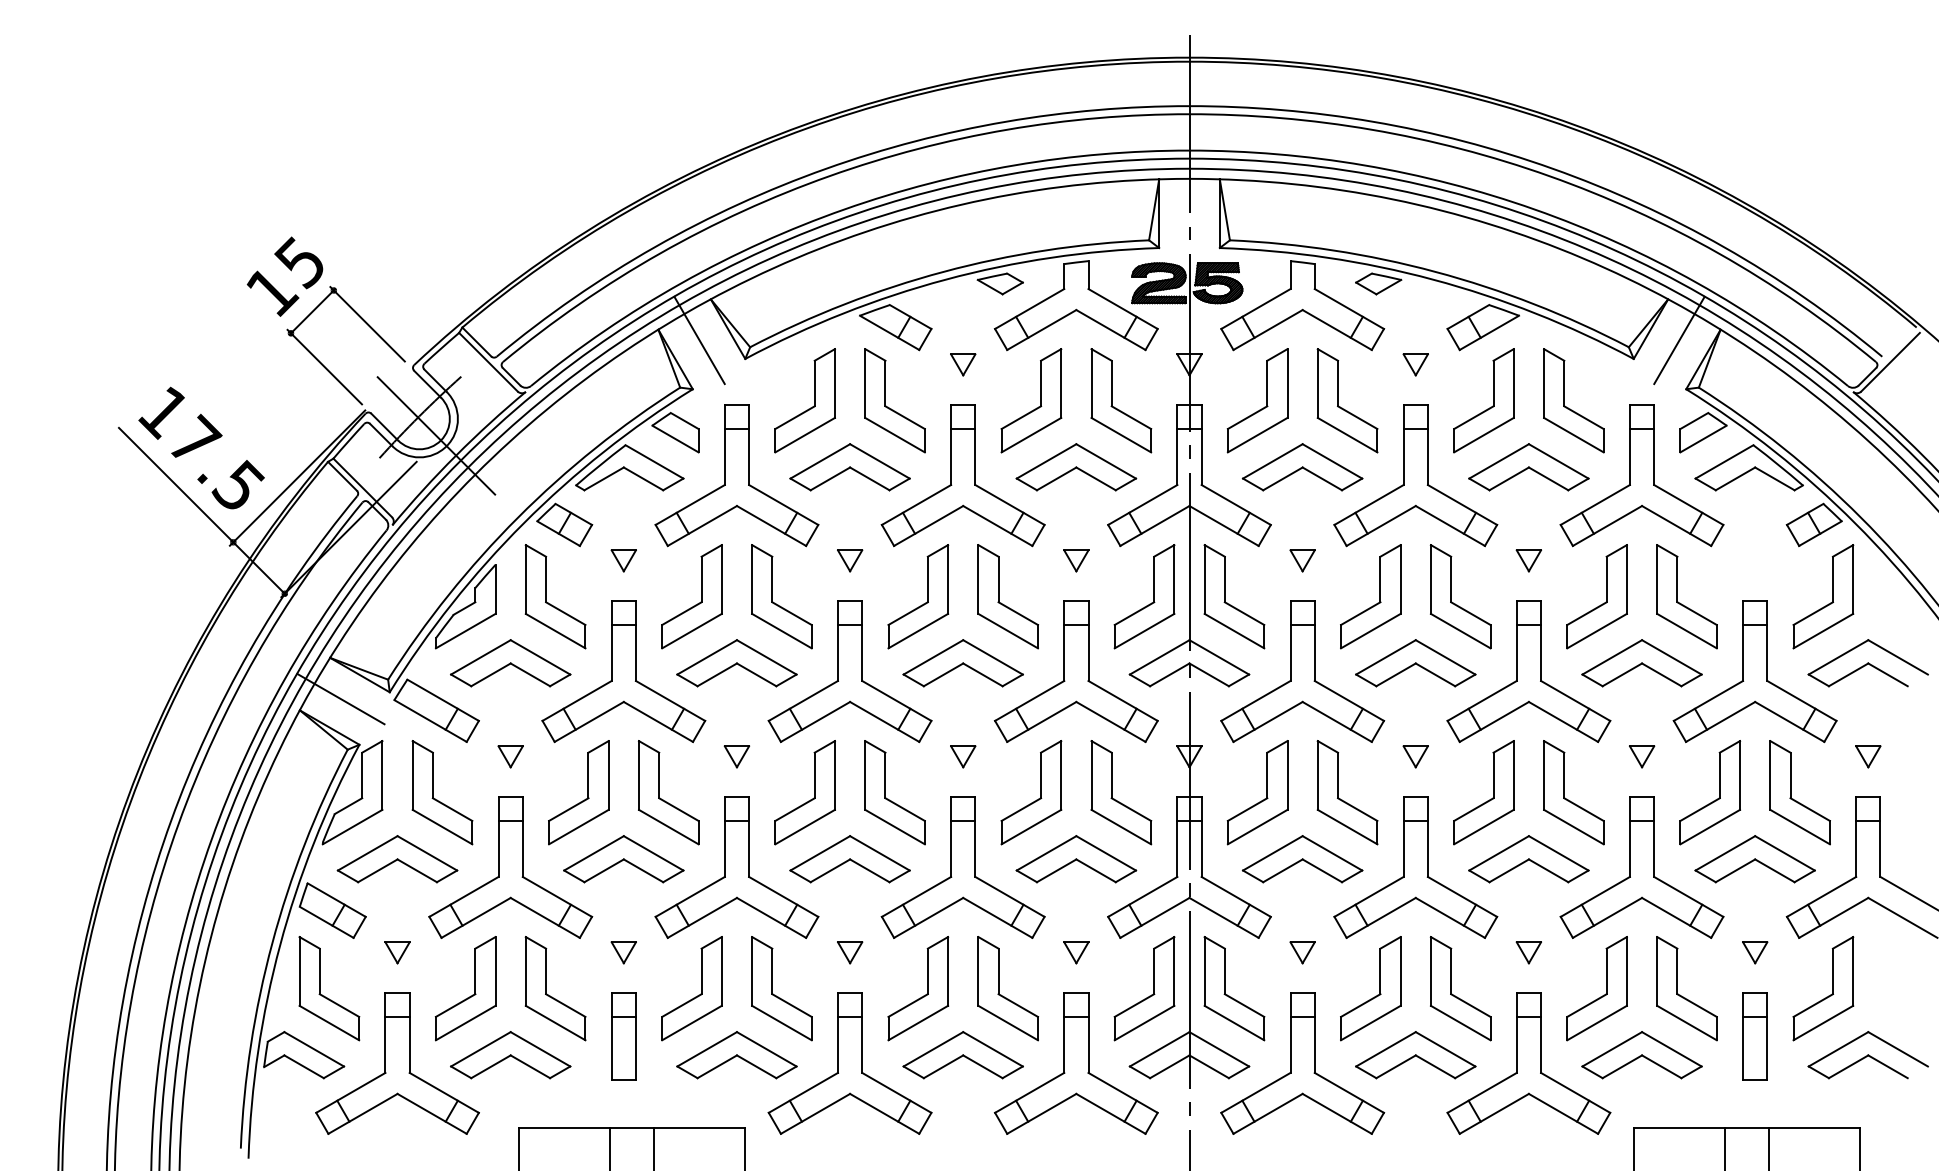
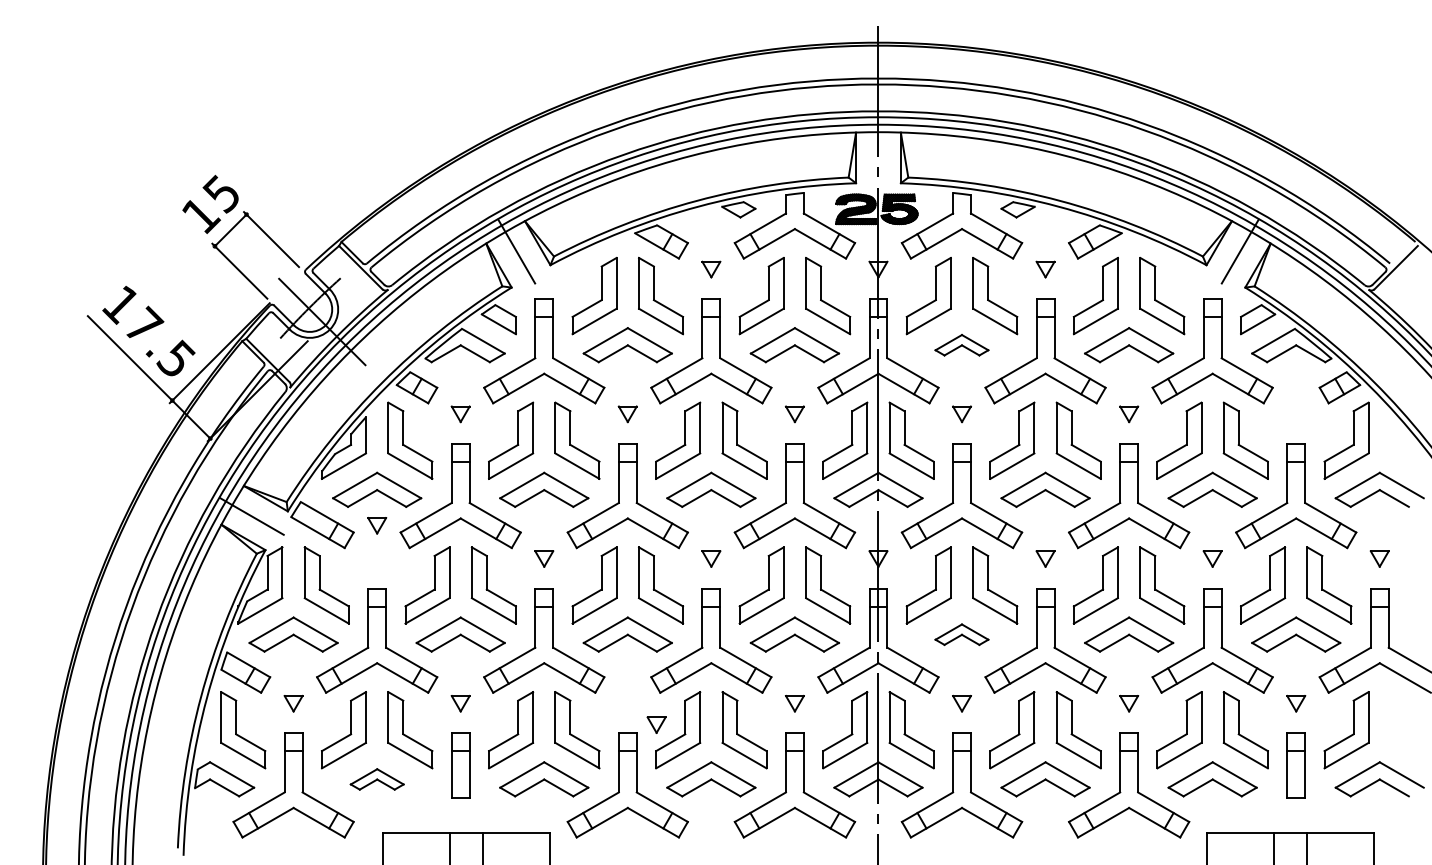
part: (1302, 467) -> (961, 345), size x0.6
part: (510, 756) -> (377, 525), moved
part: (1302, 859) -> (961, 634), size x0.6
part: (850, 952) -> (656, 724), moved
part: (510, 1055) -> (377, 779), size x0.6

